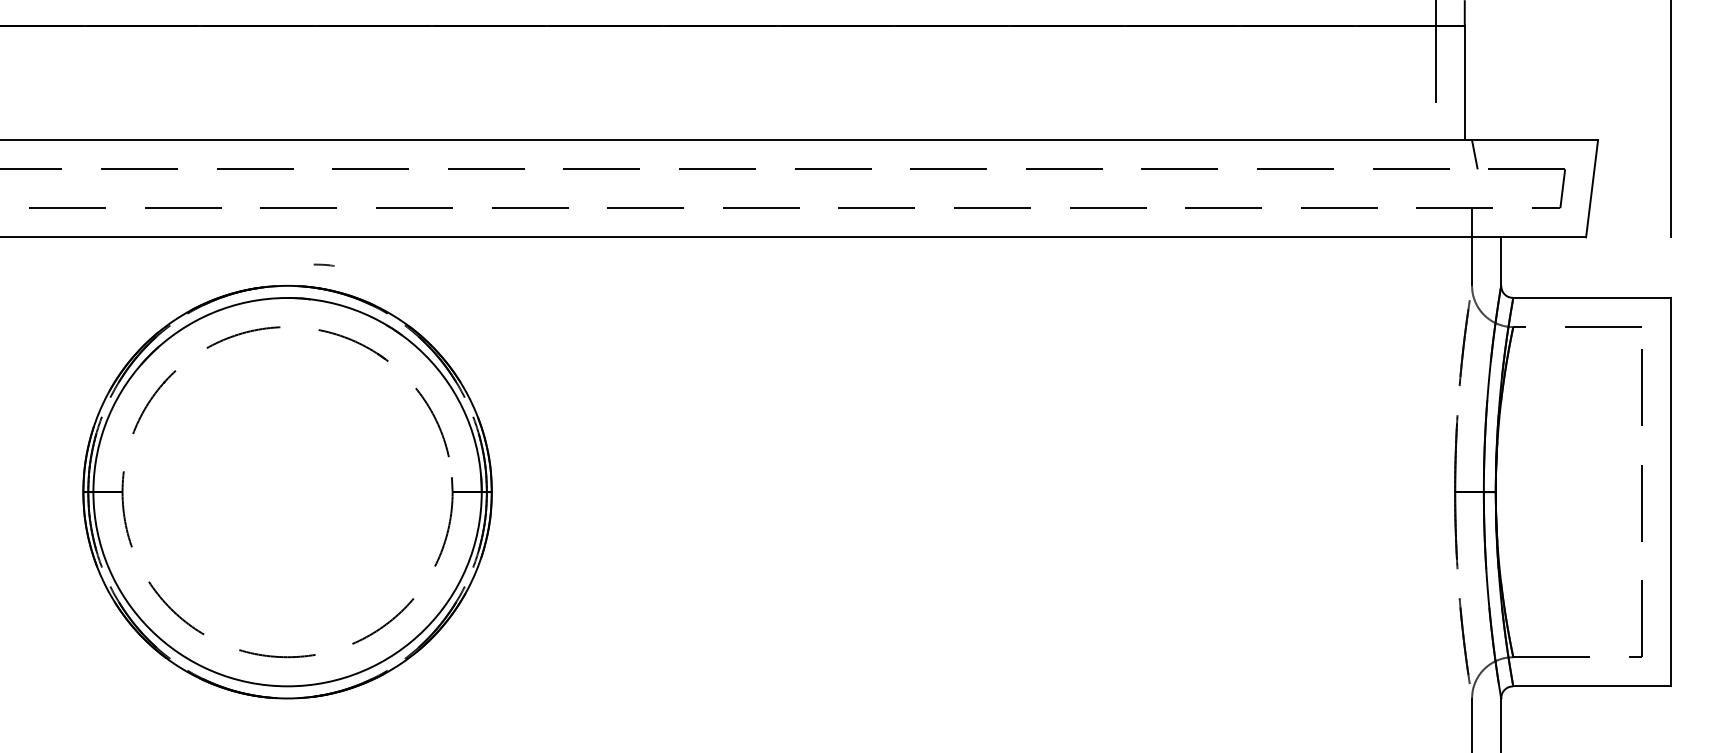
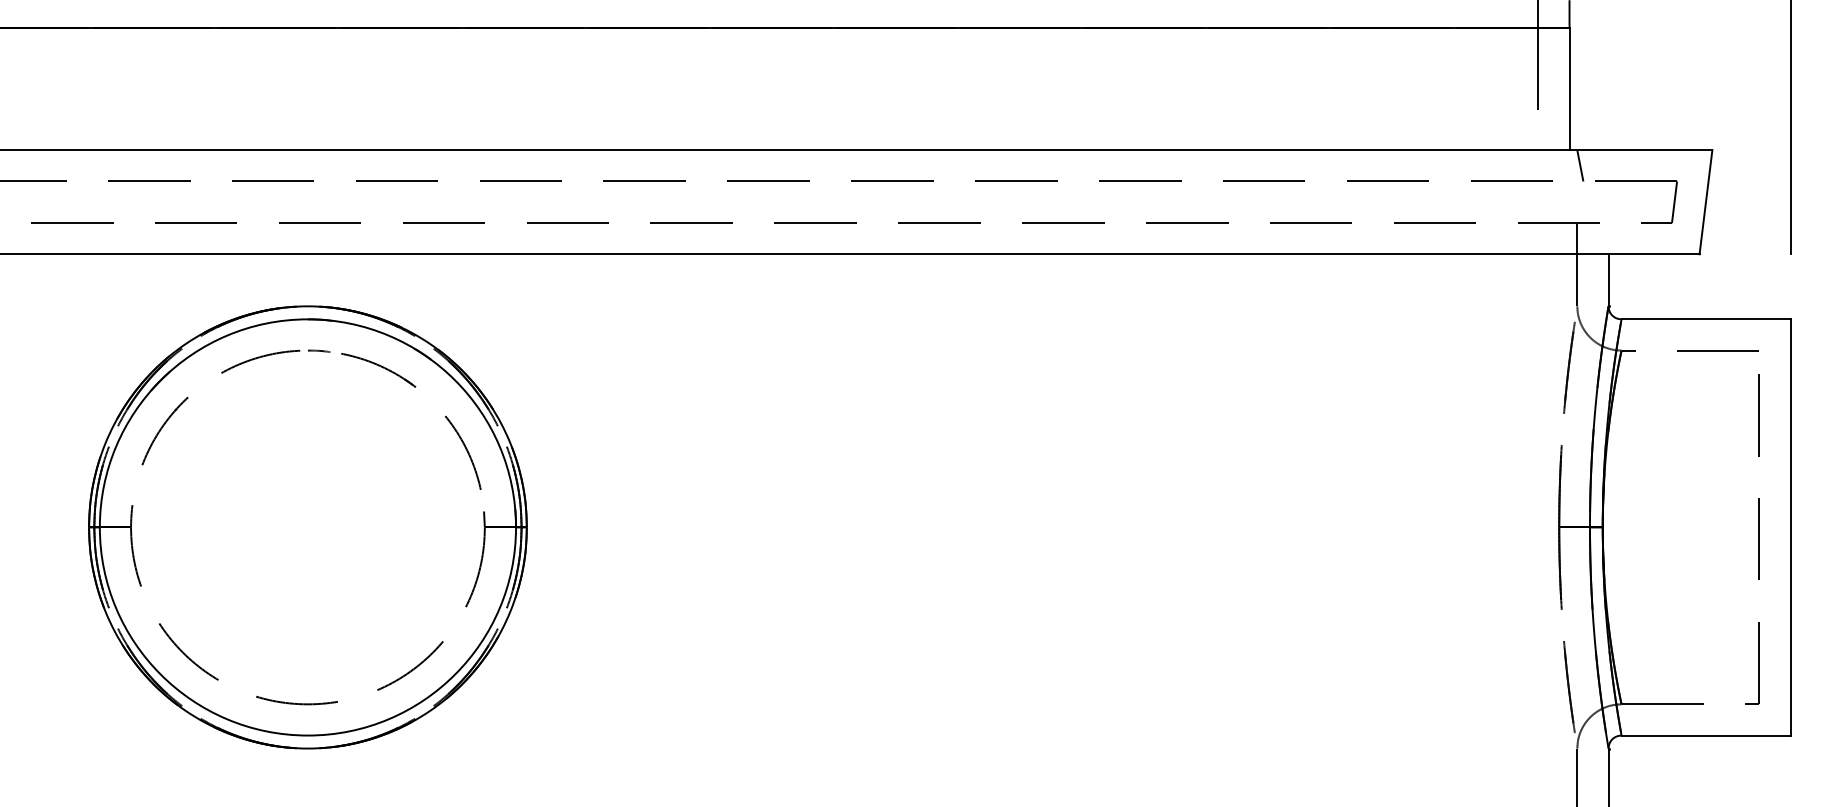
line: (324, 264) -> (319, 350), moved

